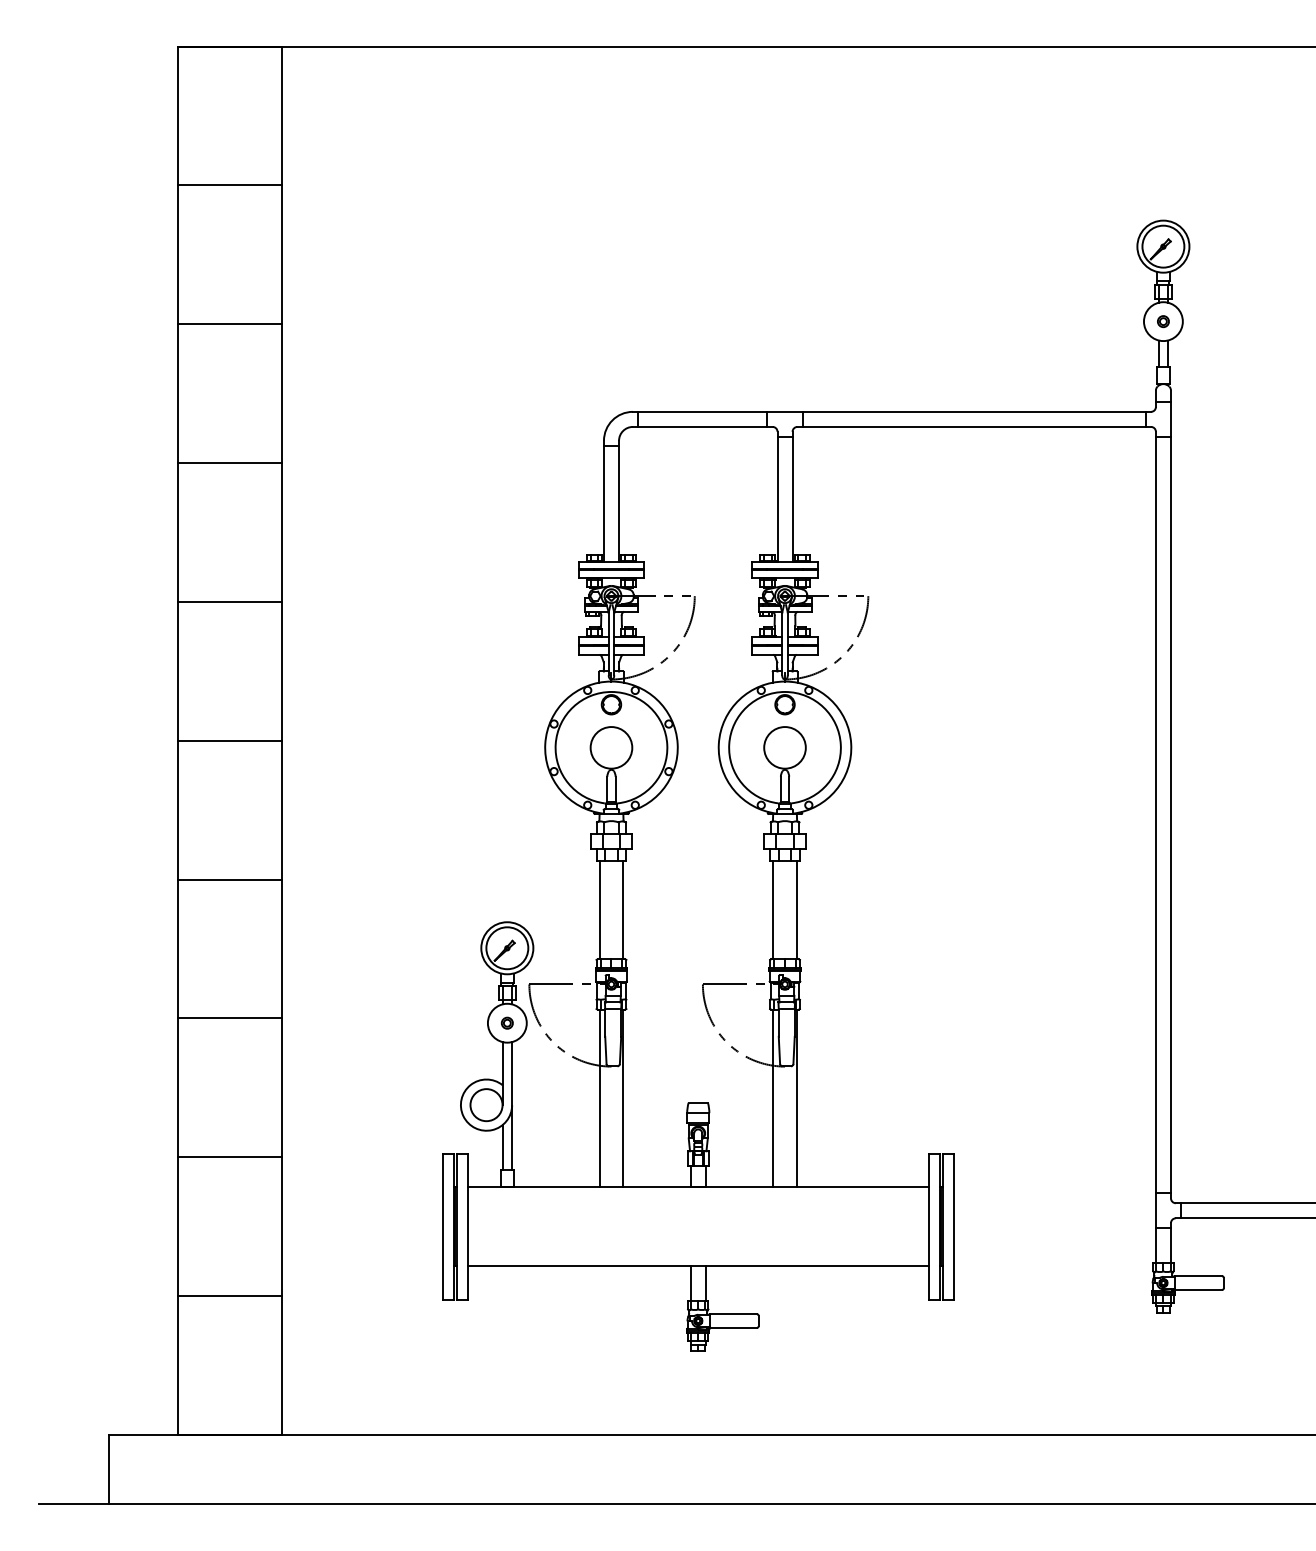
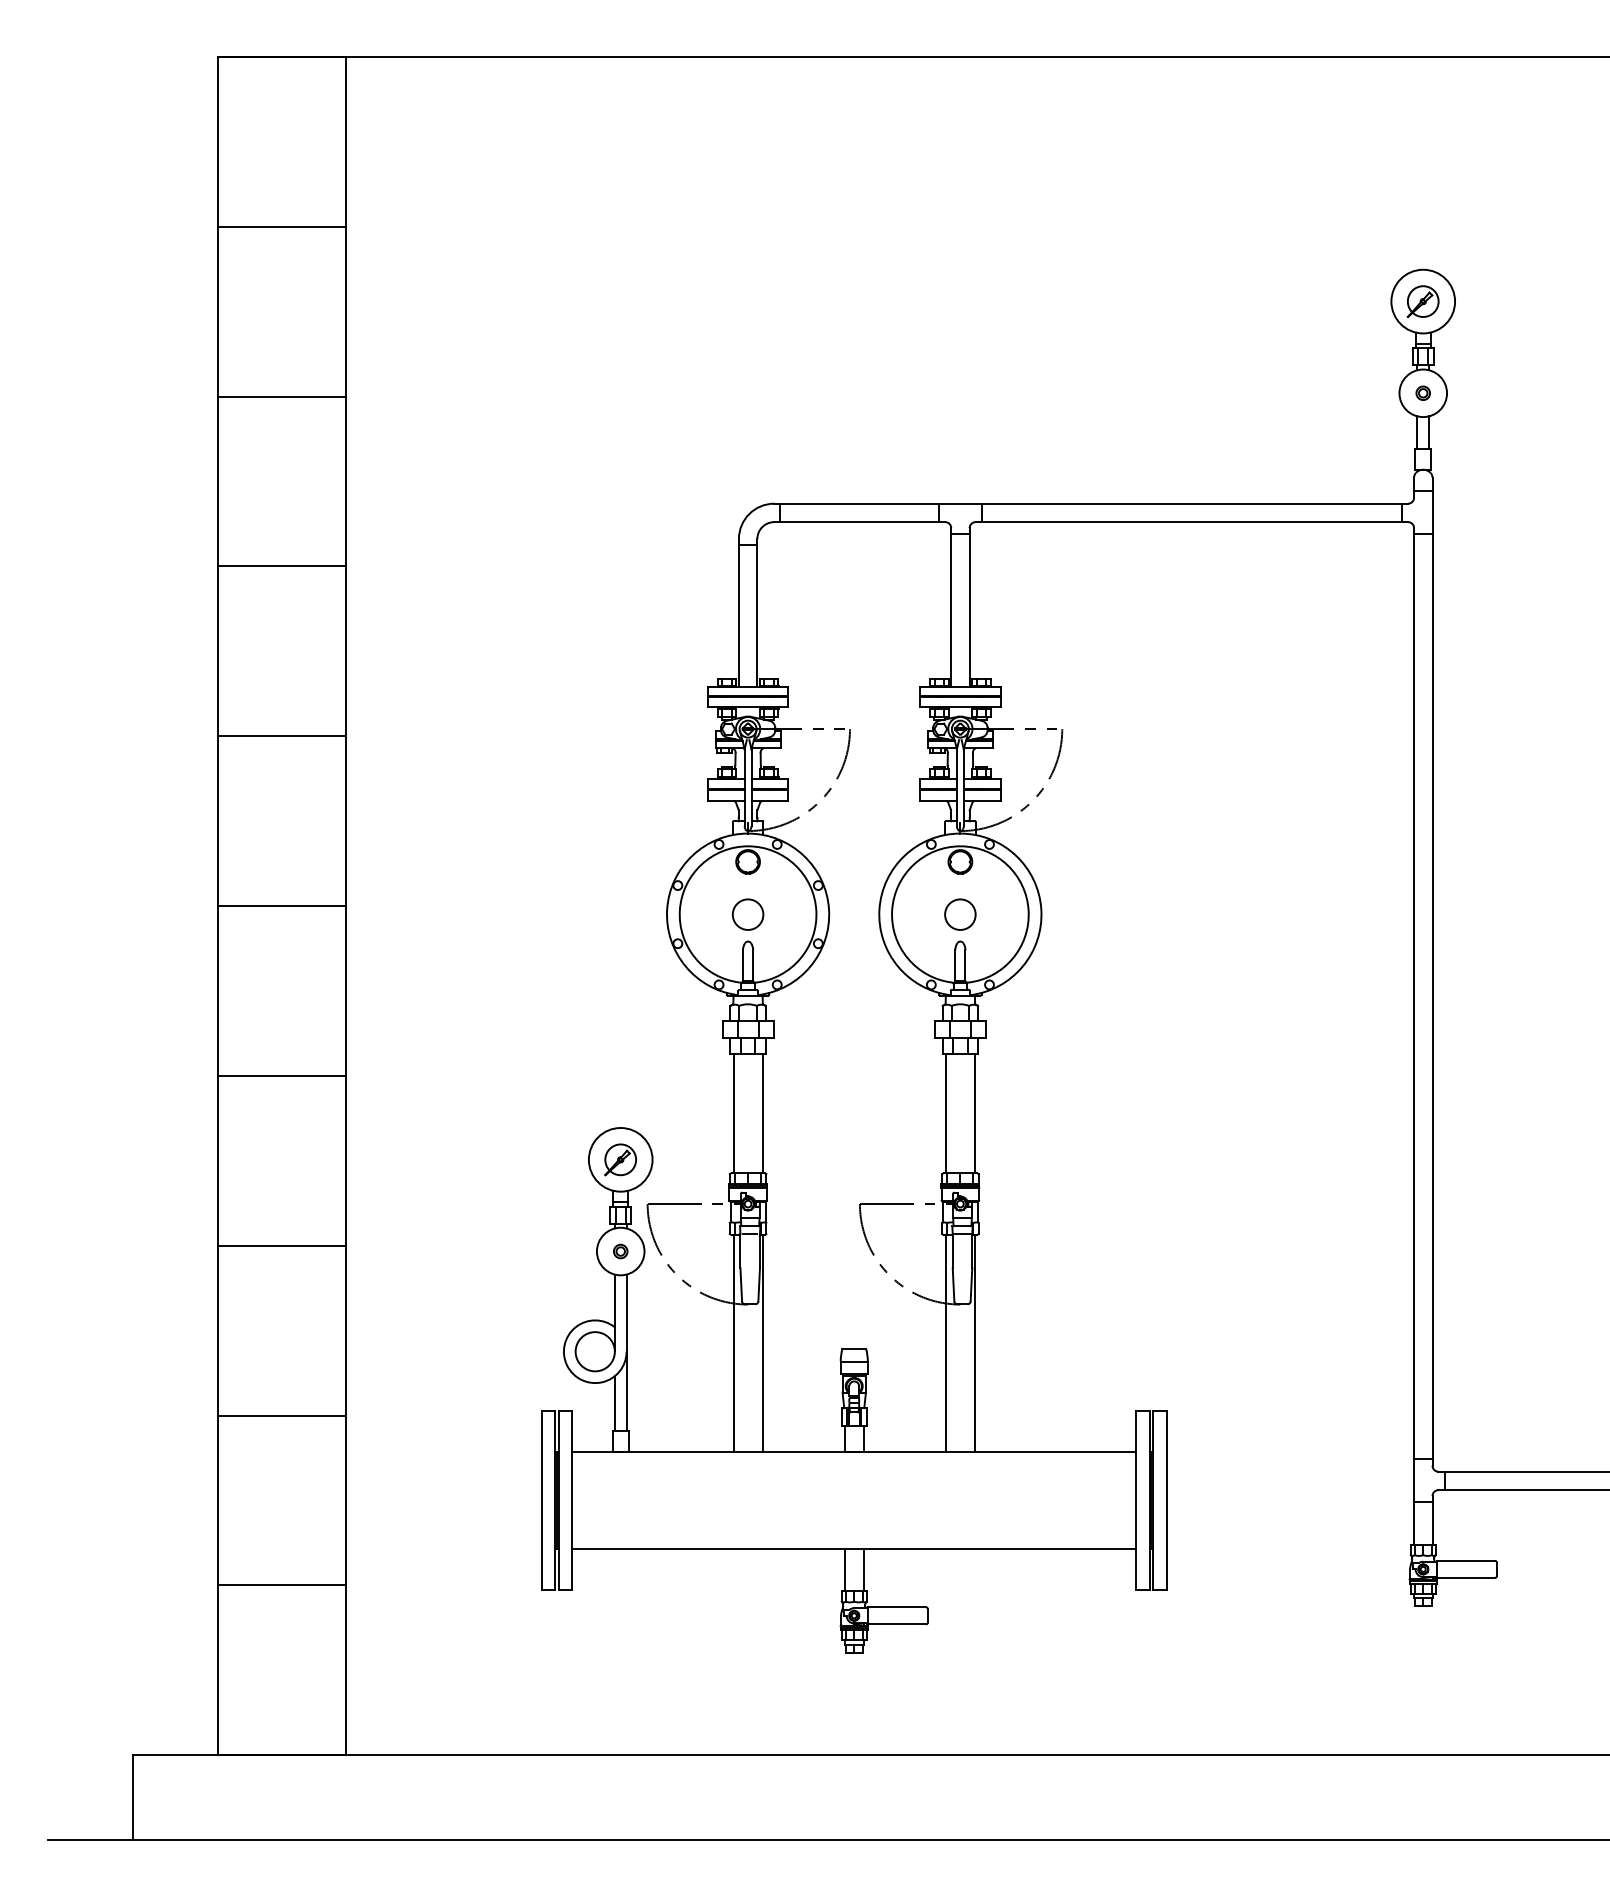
circle: (1162, 246) -> (1422, 301), size x0.6
circle: (610, 747) -> (747, 914), size x0.6
circle: (784, 747) -> (959, 914), size x0.6
circle: (507, 947) -> (620, 1159), size x0.6

